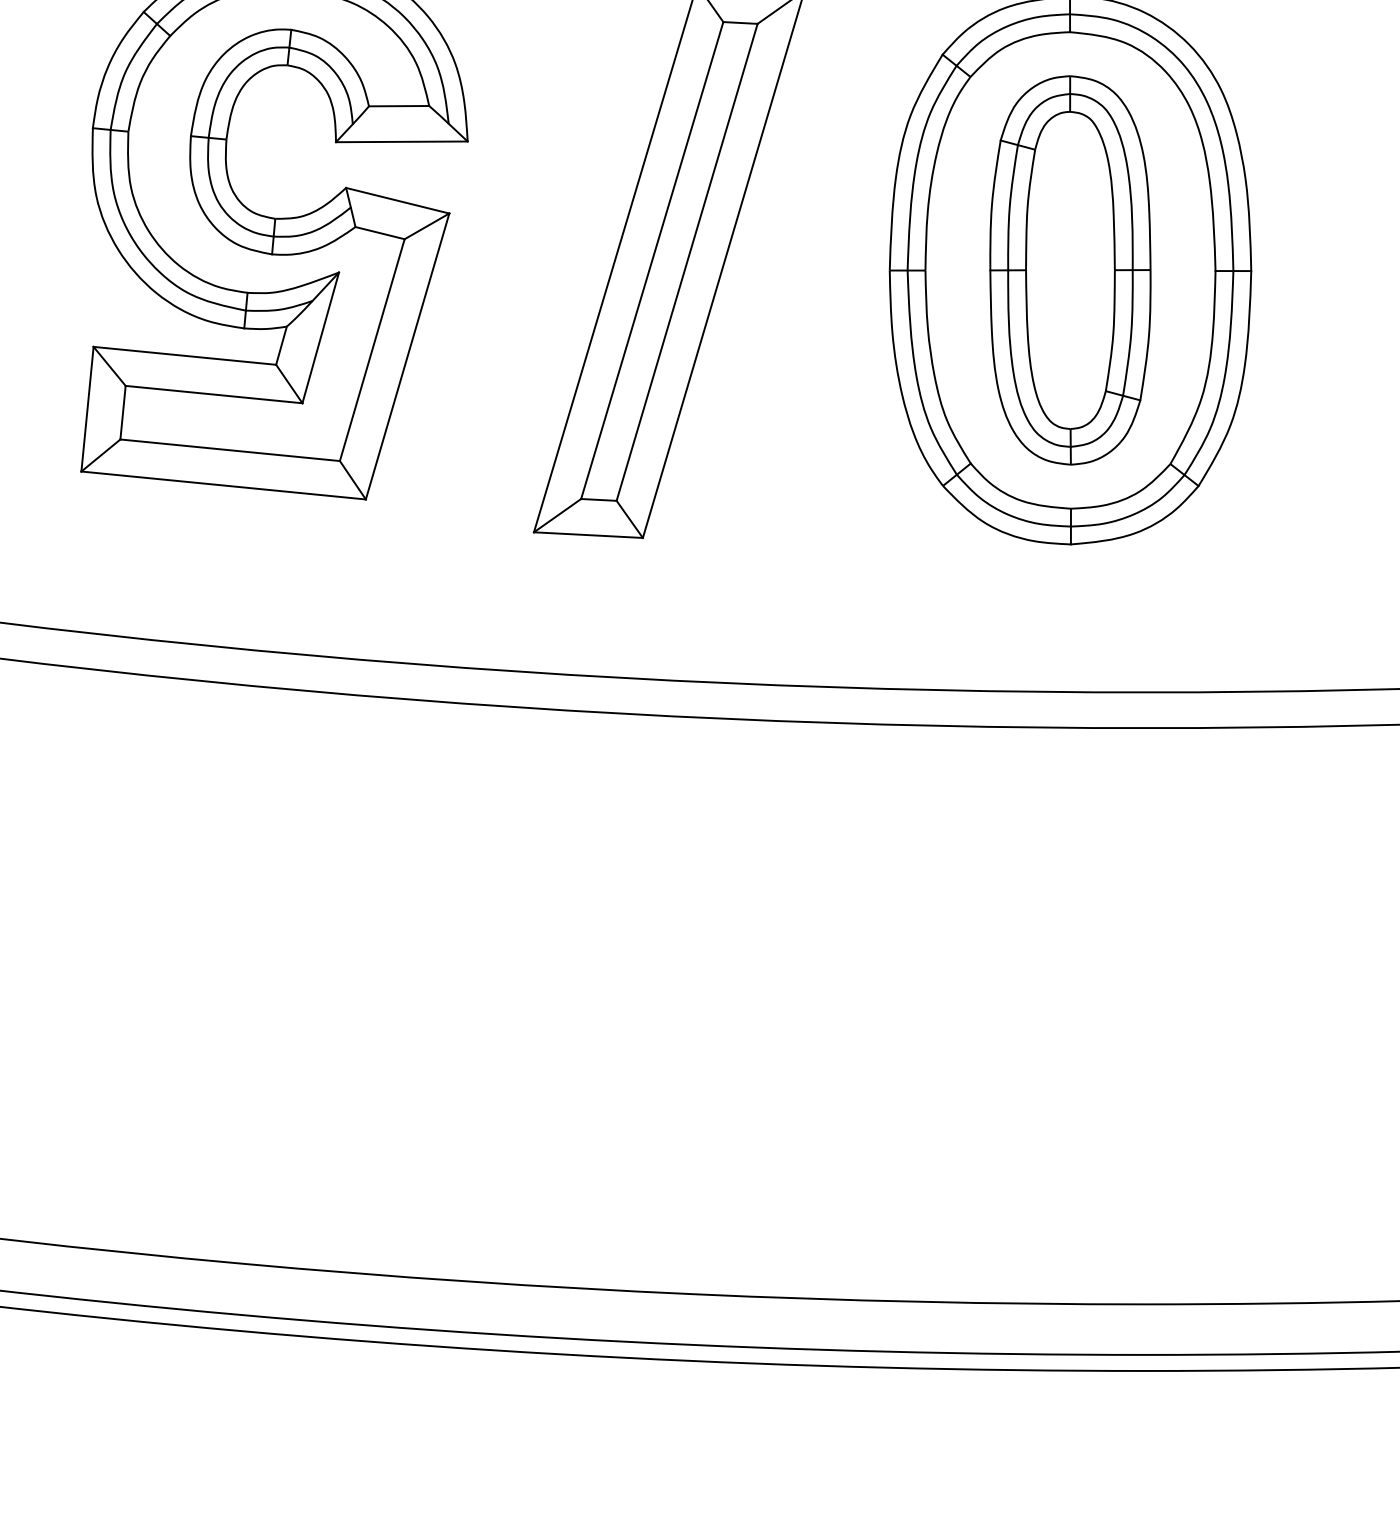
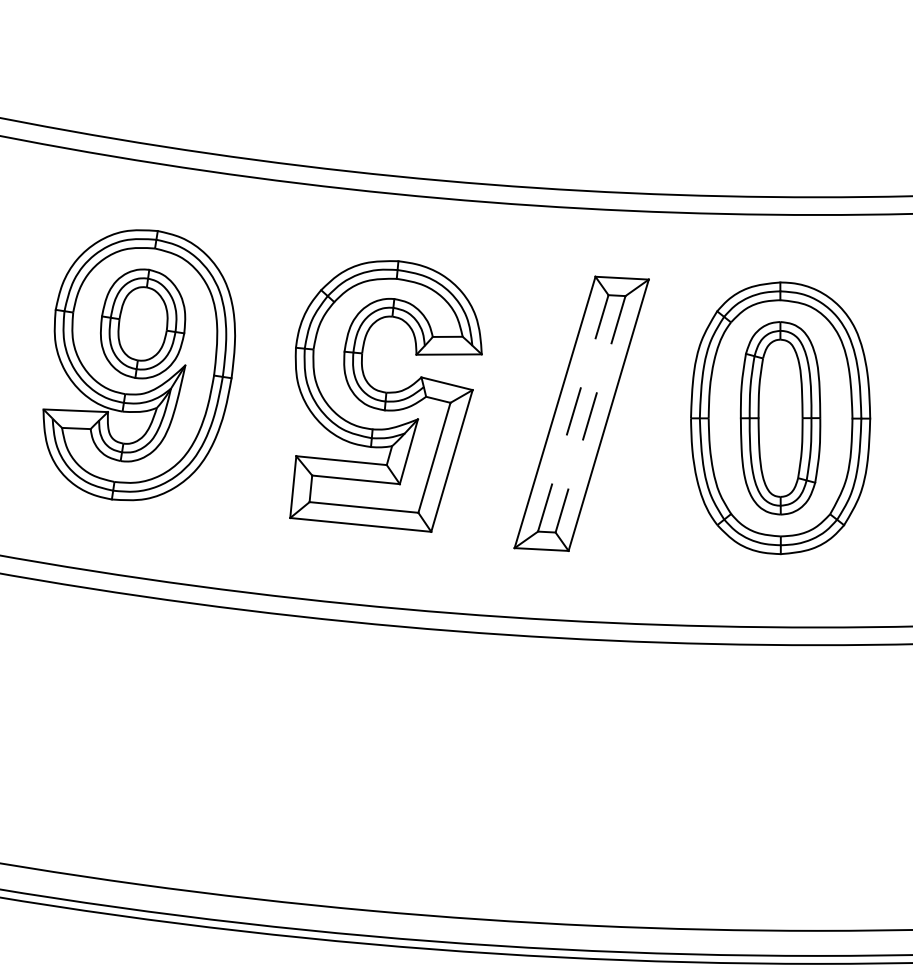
line: (652, 258) -> (573, 412), solid -> dashed
line: (687, 262) -> (590, 414), solid -> dashed

